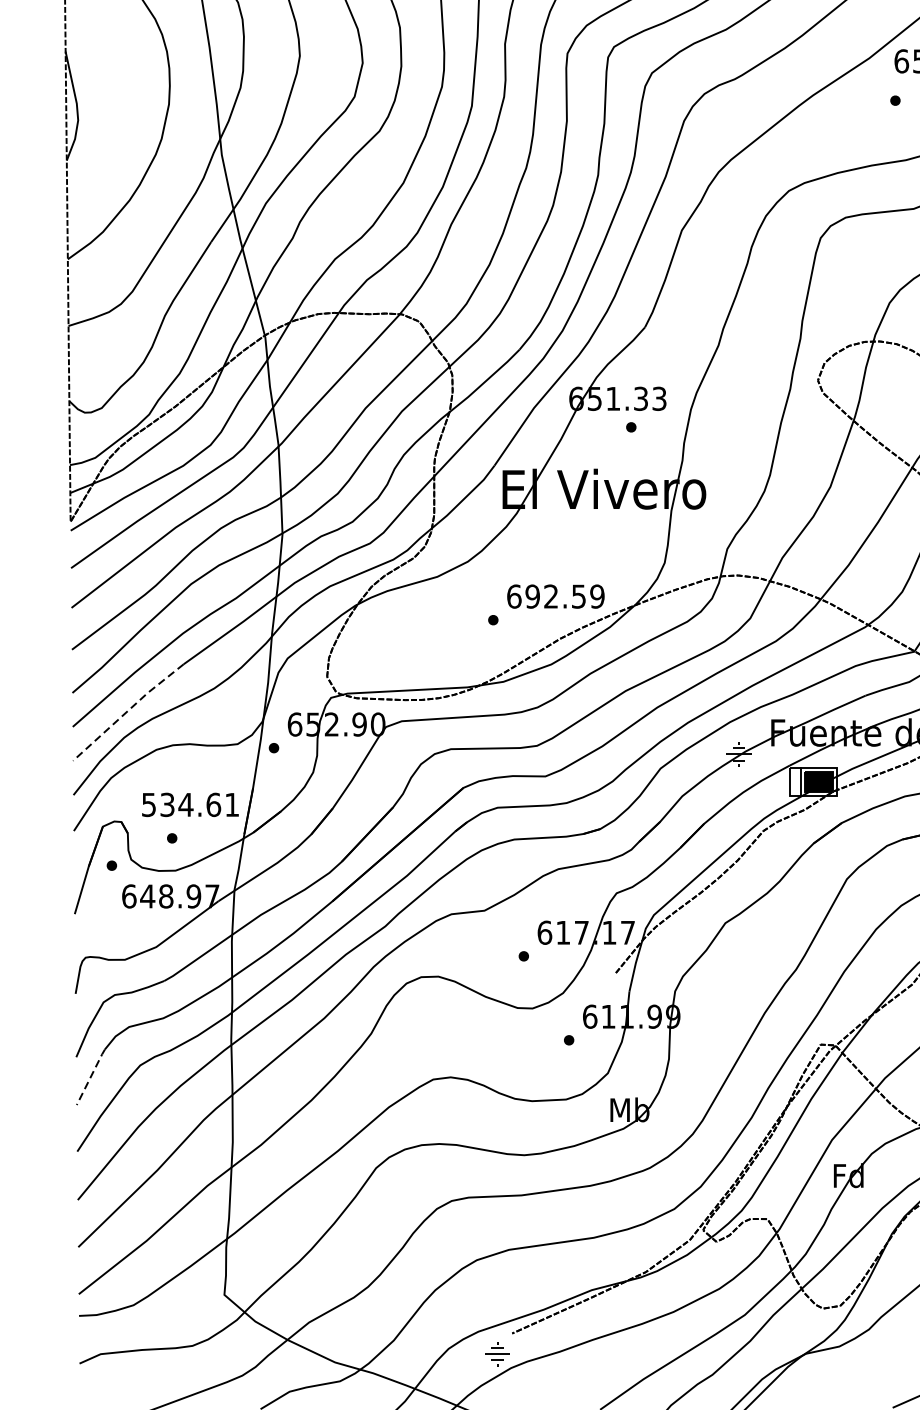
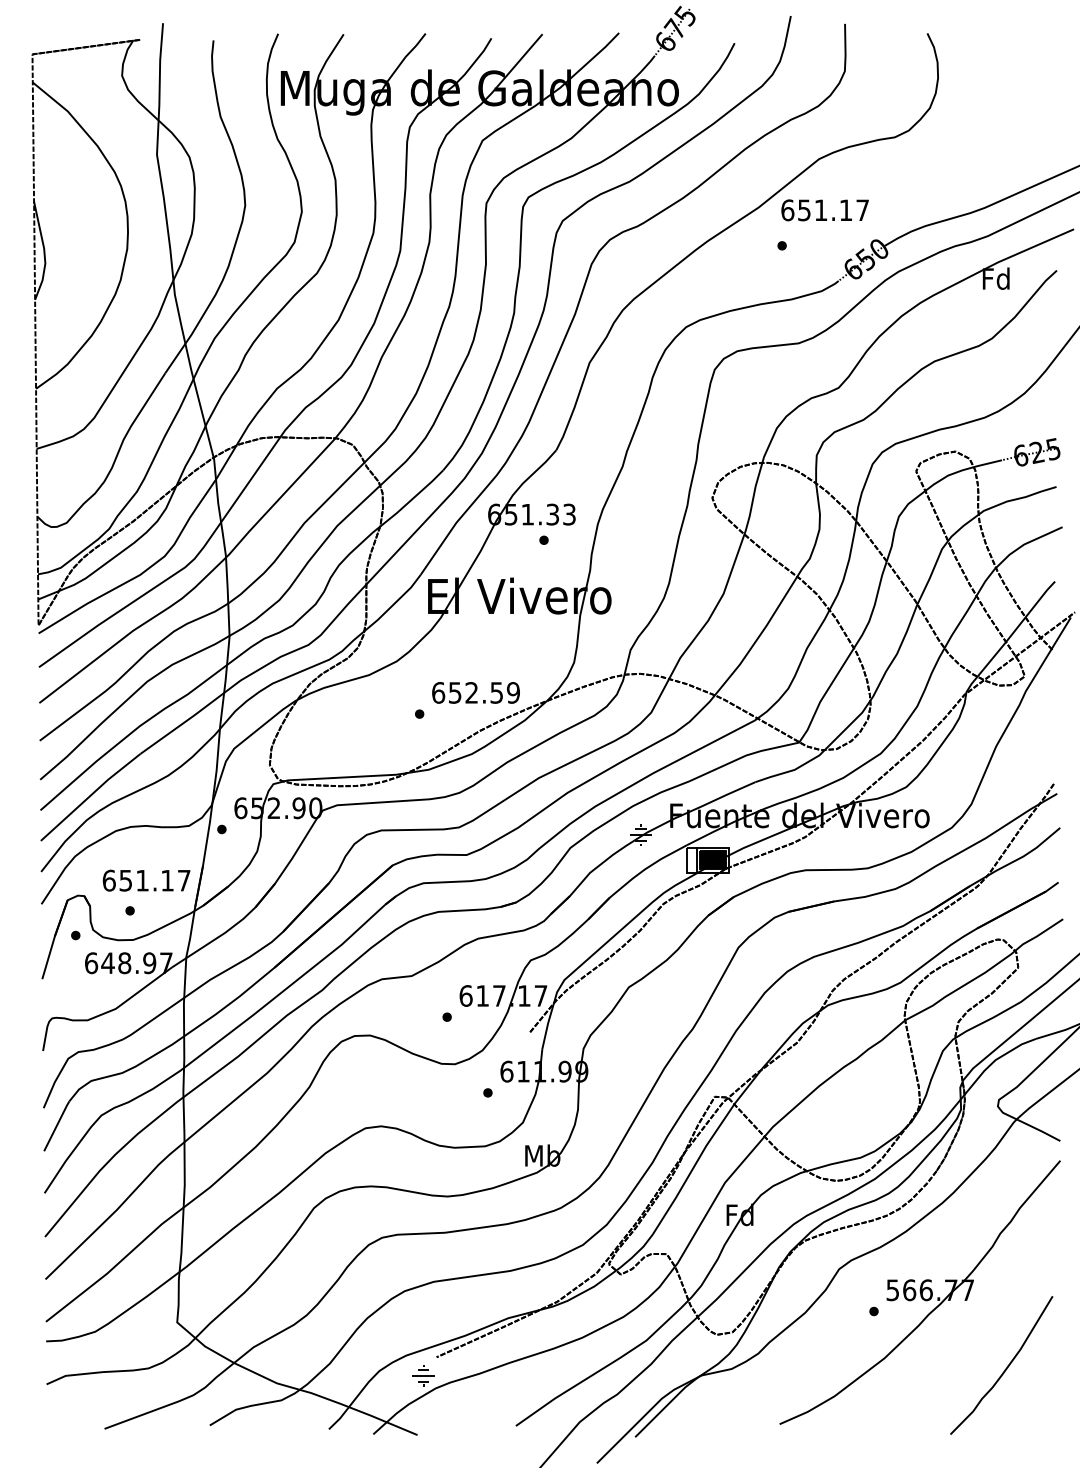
text: (531, 596) -> (454, 692), 692.59 -> 652.59
line: (127, 711) -> (89, 796), dashed -> solid
text: (190, 804) -> (146, 880), 534.61 -> 651.17
line: (90, 1076) -> (56, 1125), dashed -> solid

